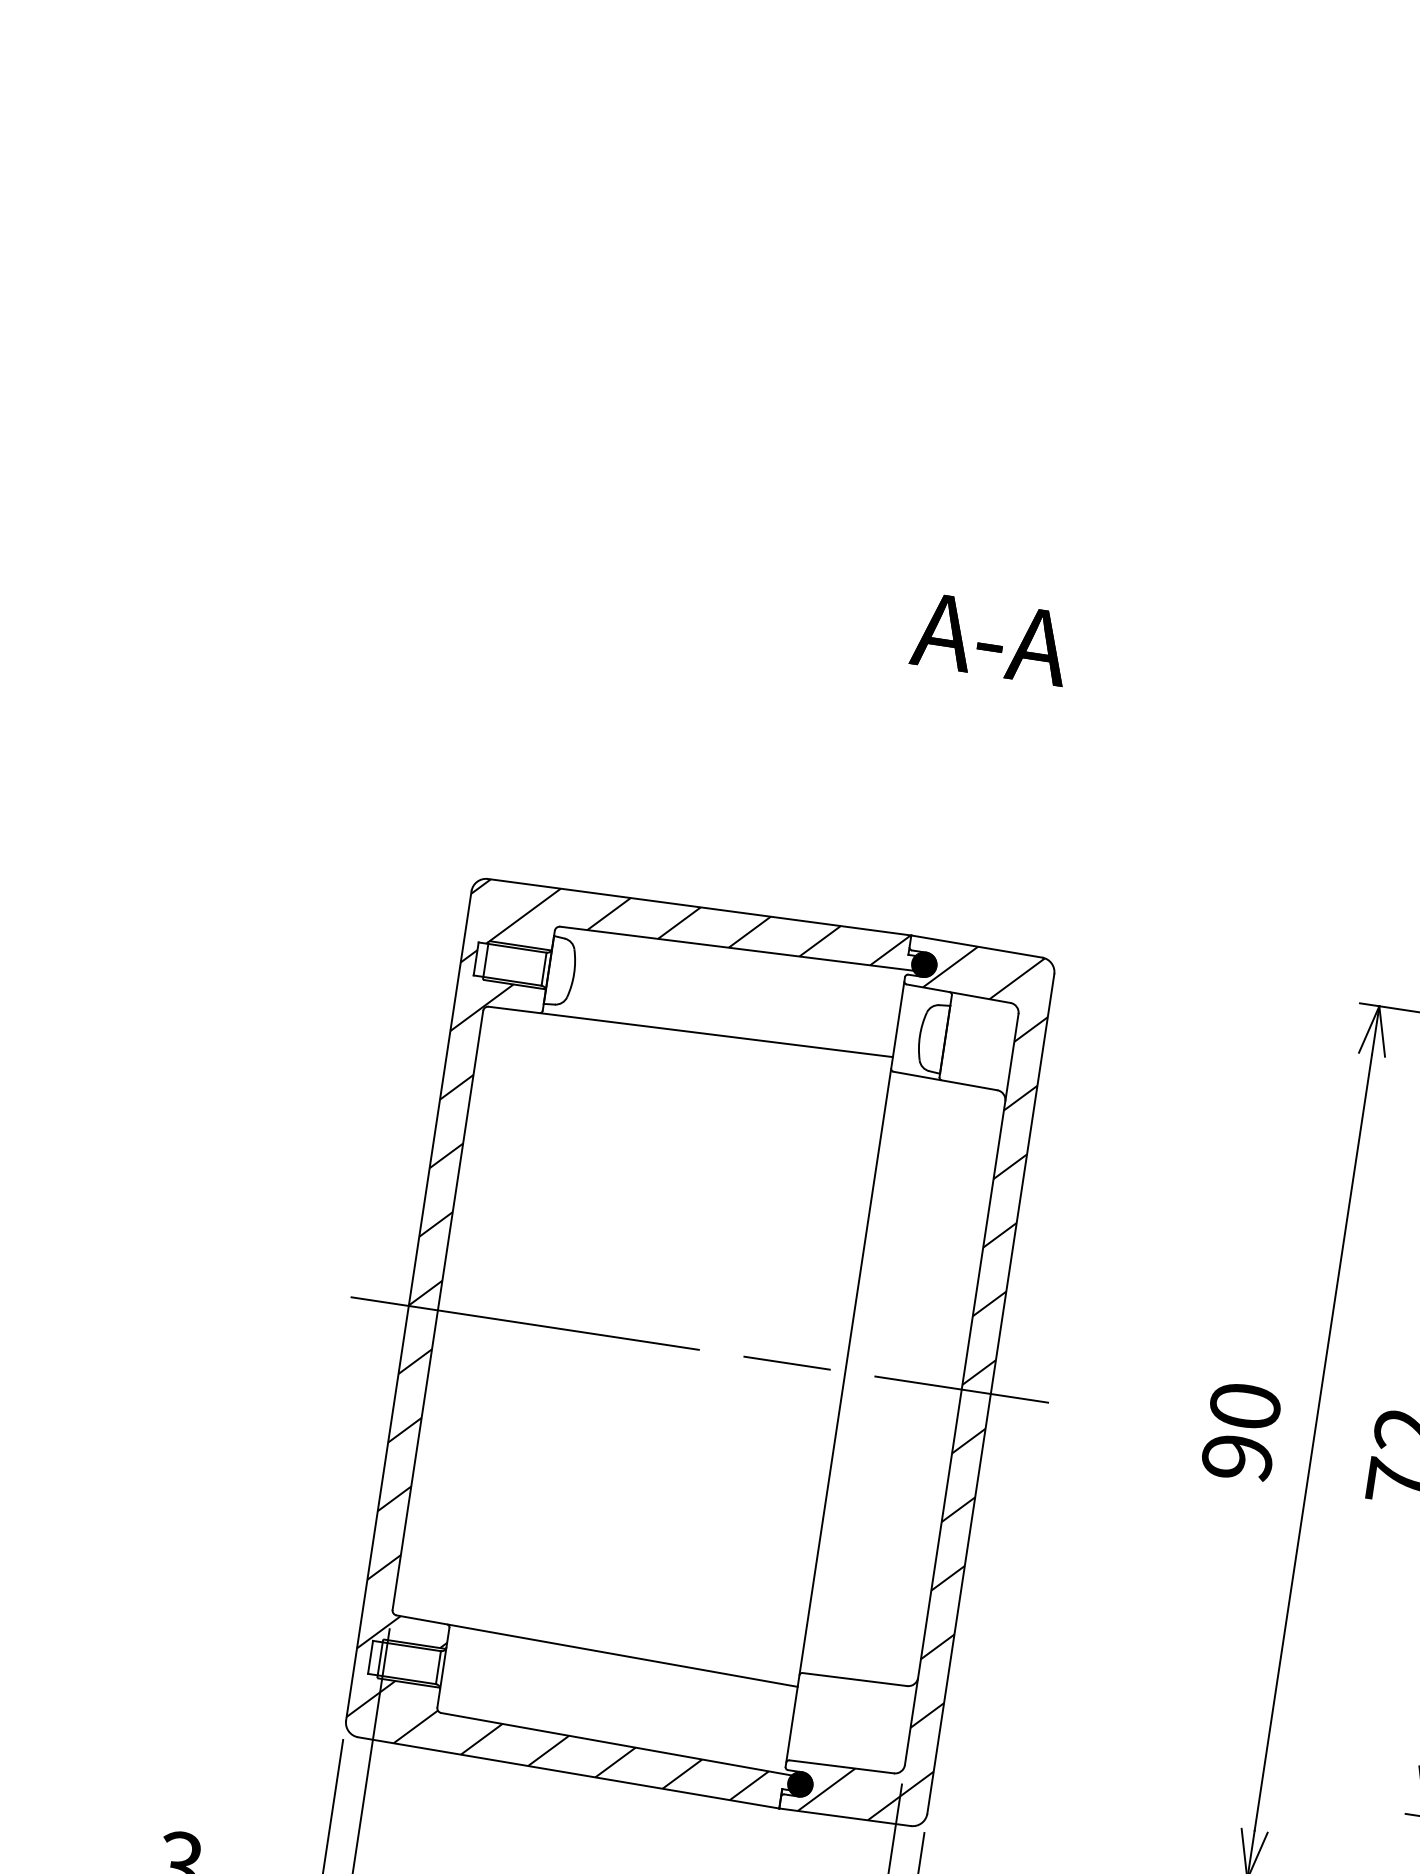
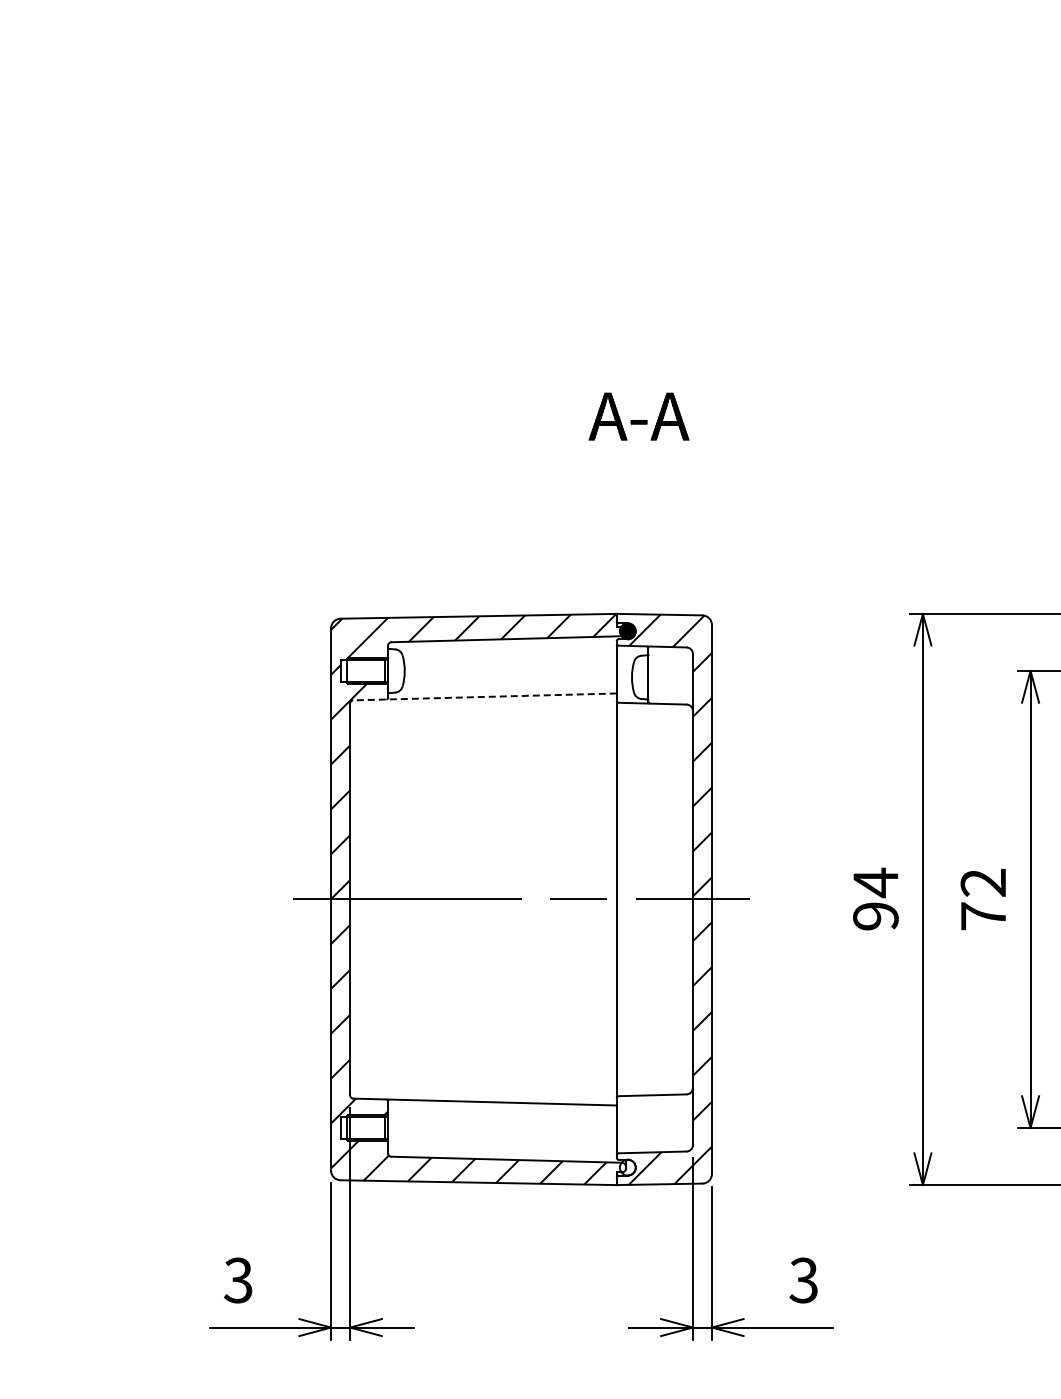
line: (690, 1031) -> (484, 696), solid -> dashed
text: (1244, 1405) -> (875, 882), 90 -> 94
fill: (799, 1784) -> (627, 1167), removed

